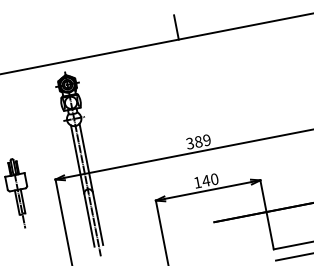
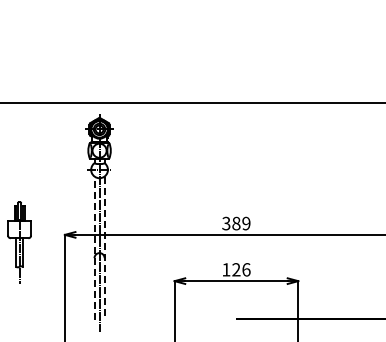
line: (176, 26) -> (236, 87), removed
text: (209, 180) -> (240, 269), 140 -> 126
line: (91, 184) -> (104, 248), solid -> dashed
line: (82, 186) -> (94, 248), solid -> dashed

